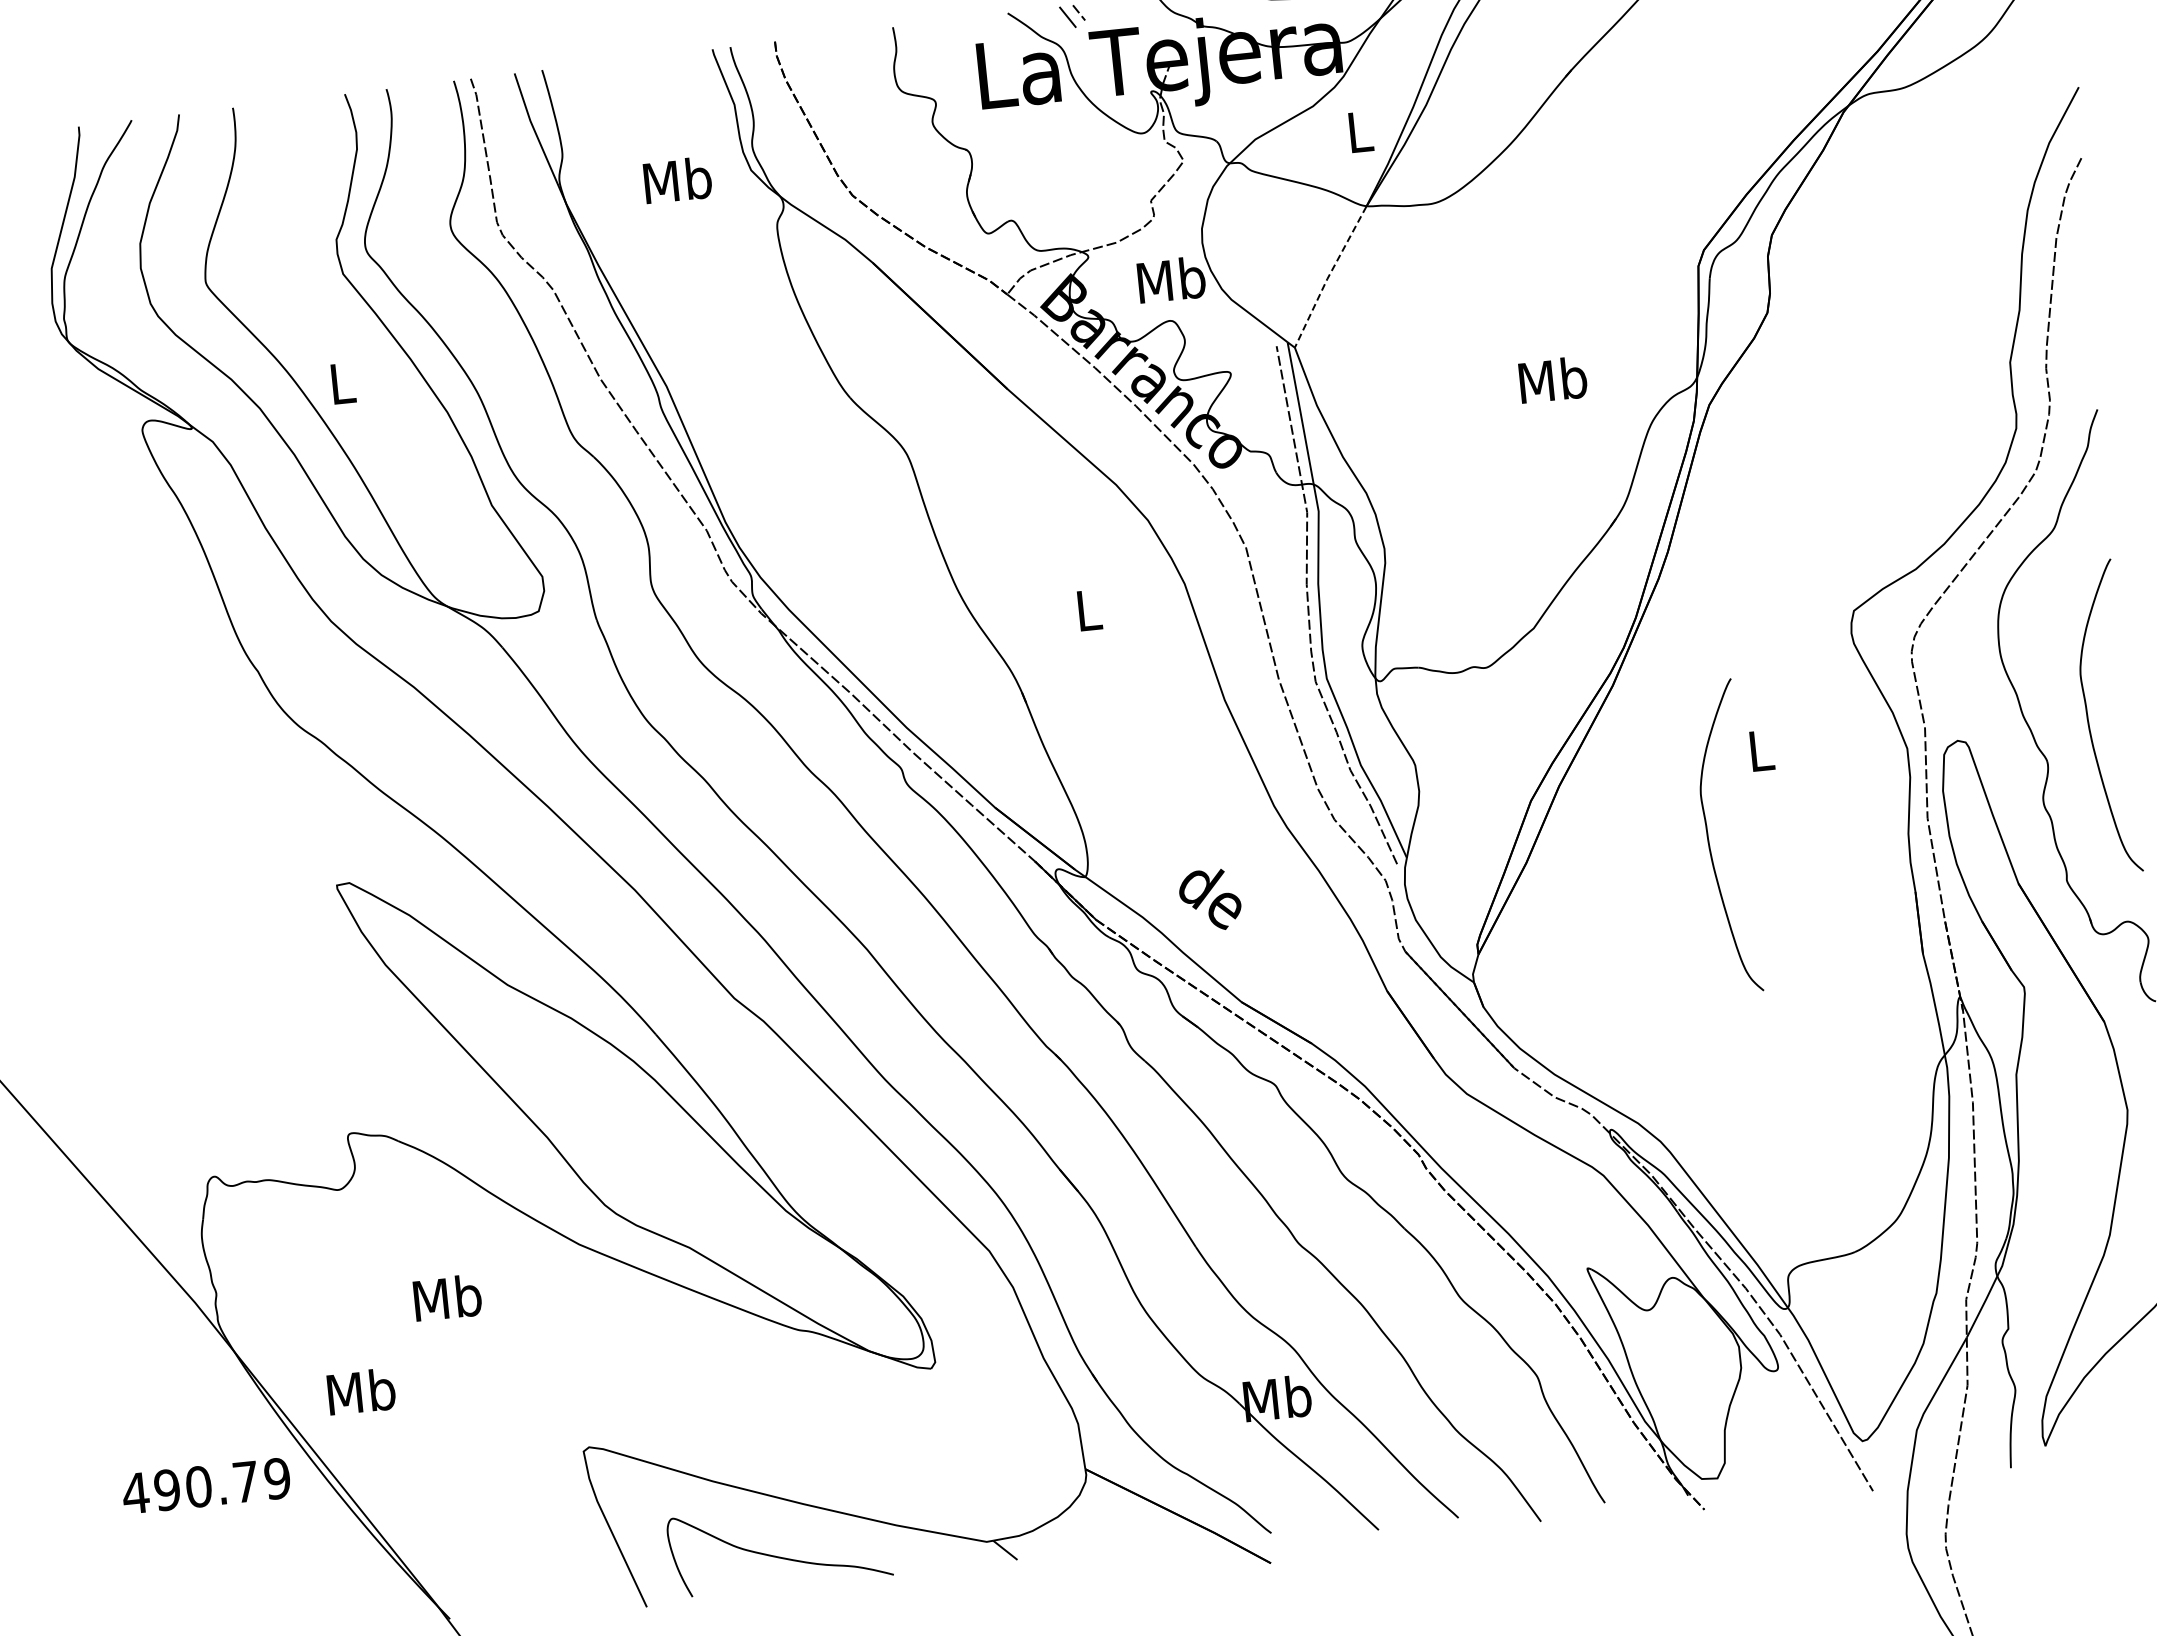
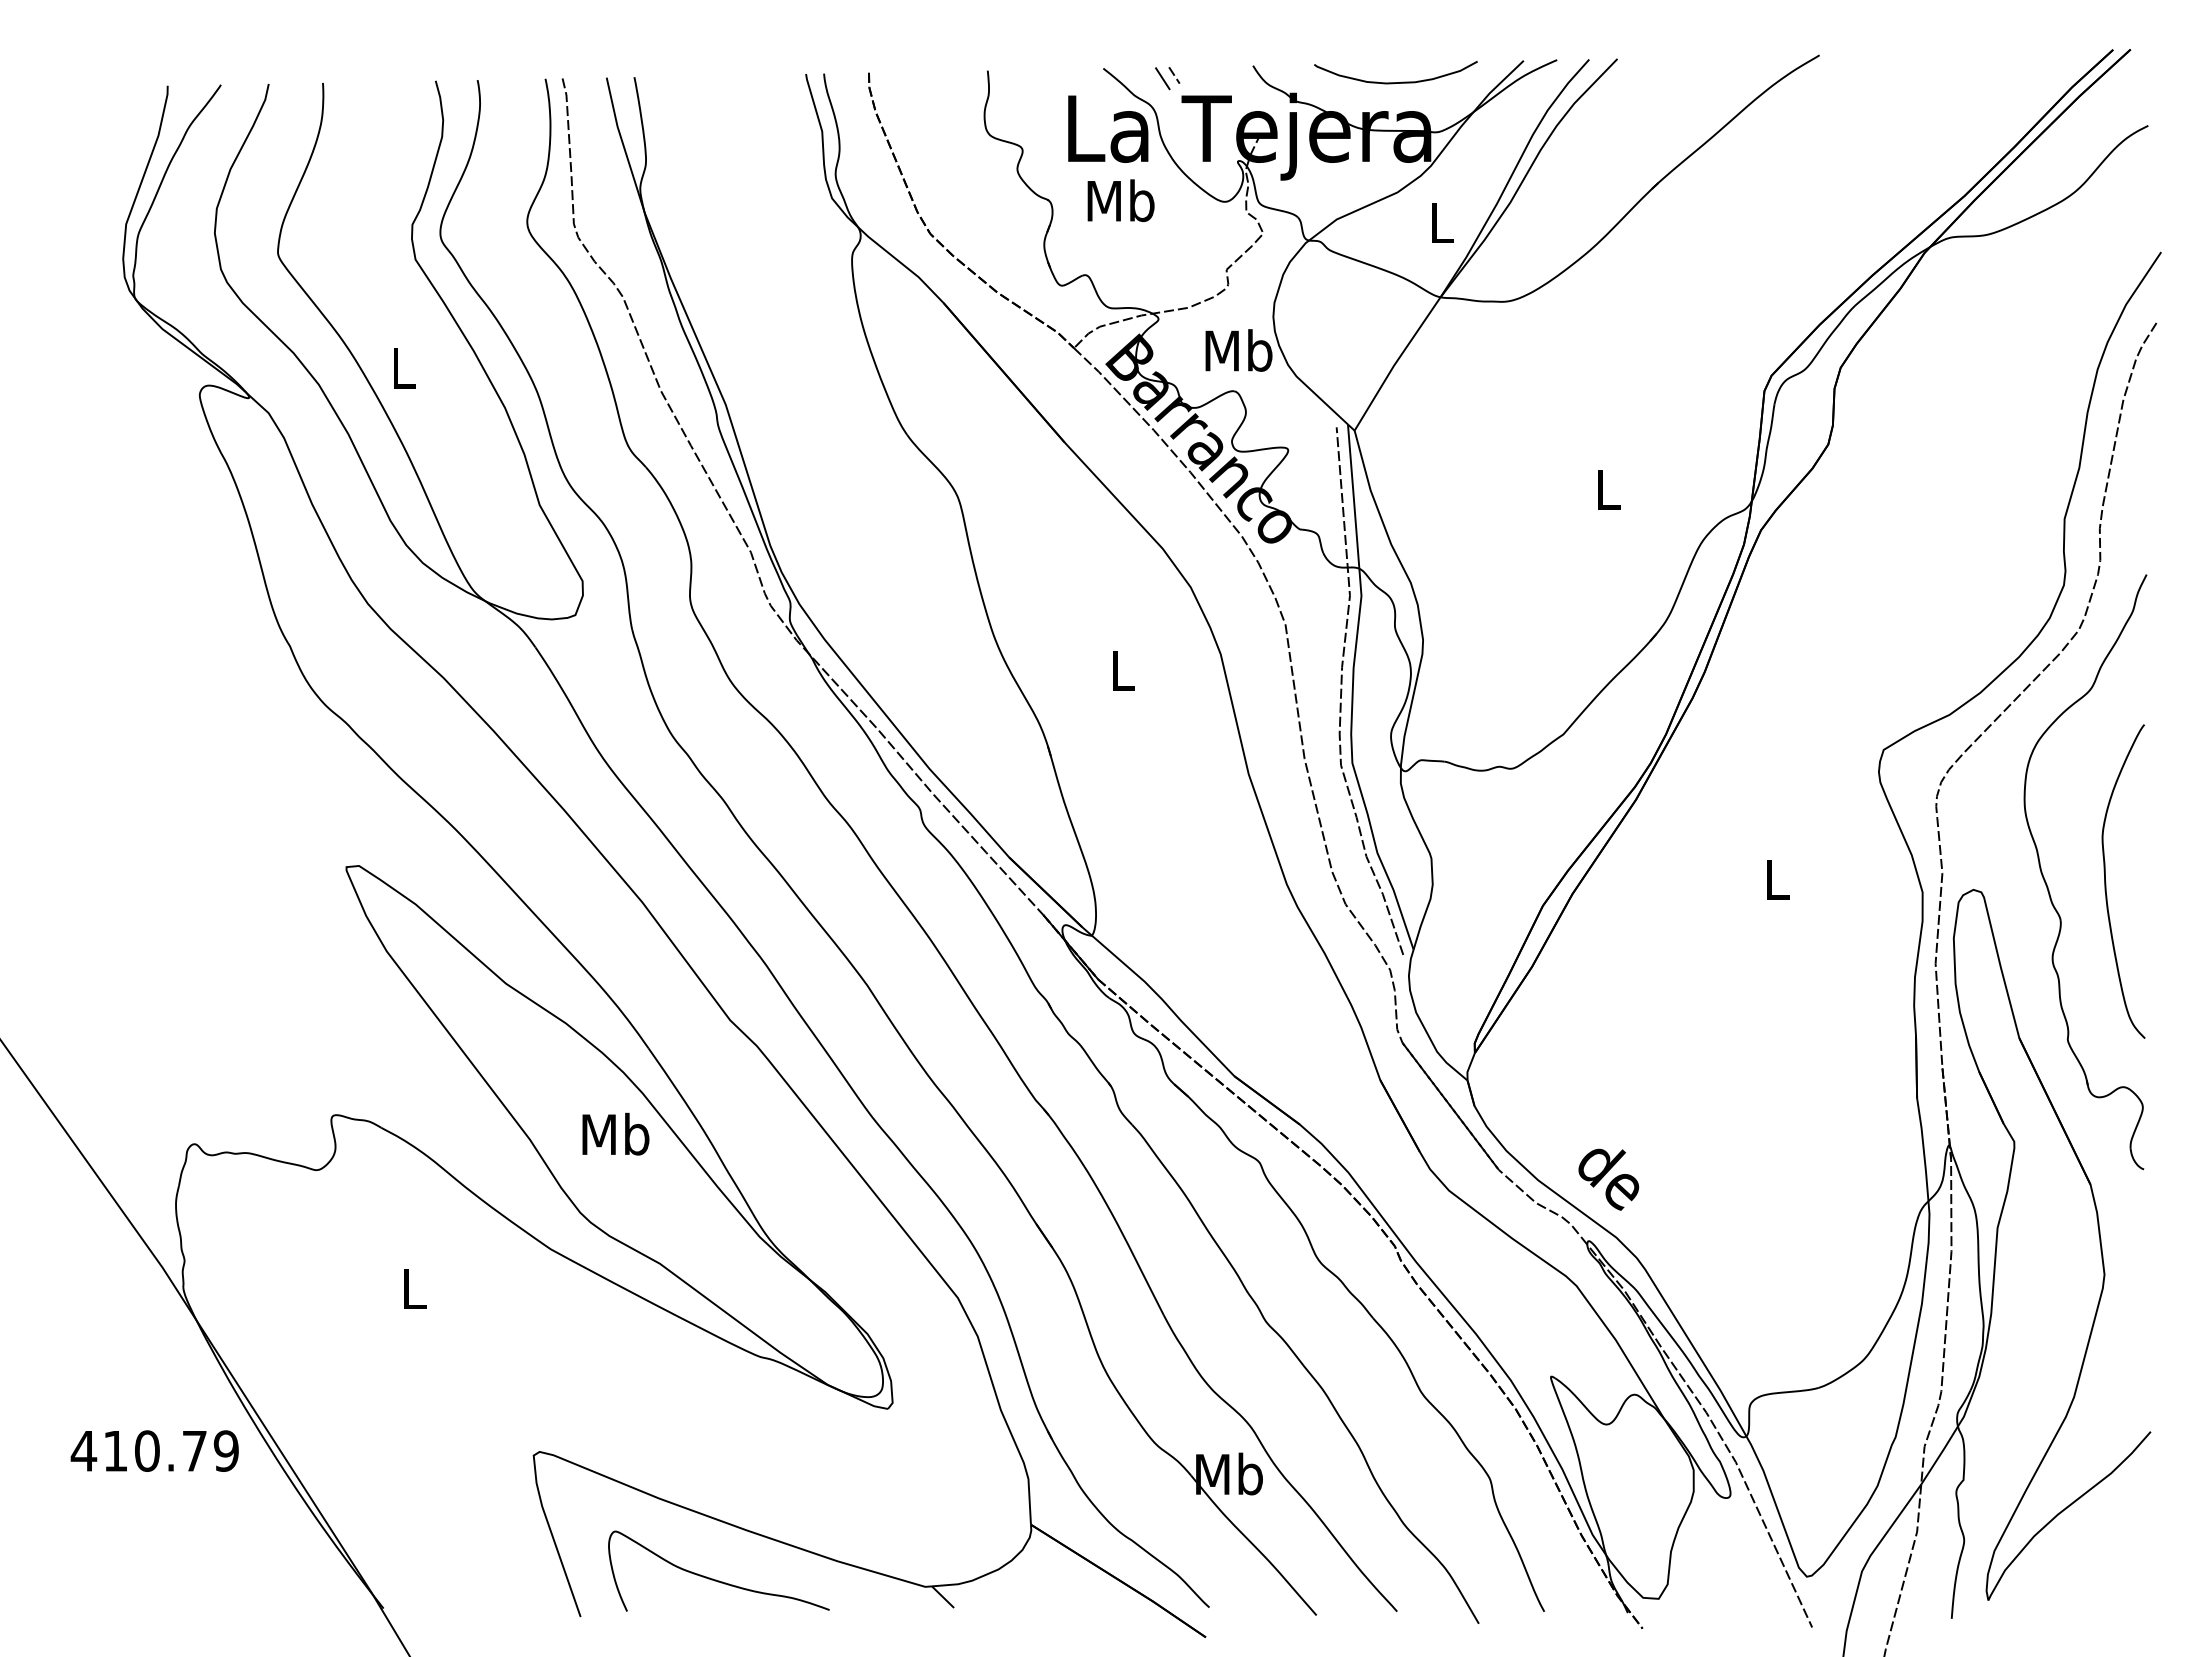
text: (677, 180) -> (1120, 200), moved
line: (1328, 276) -> (1395, 363), dashed -> solid
text: (1552, 380) -> (1607, 489), Mb -> L
curve: (1709, 839) -> (1716, 962), removed
text: (1210, 900) -> (1608, 1179), moved
text: (447, 1297) -> (414, 1288), Mb -> L
text: (361, 1391) -> (615, 1133), moved
text: (167, 1489) -> (115, 1450), 490.79 -> 410.79

